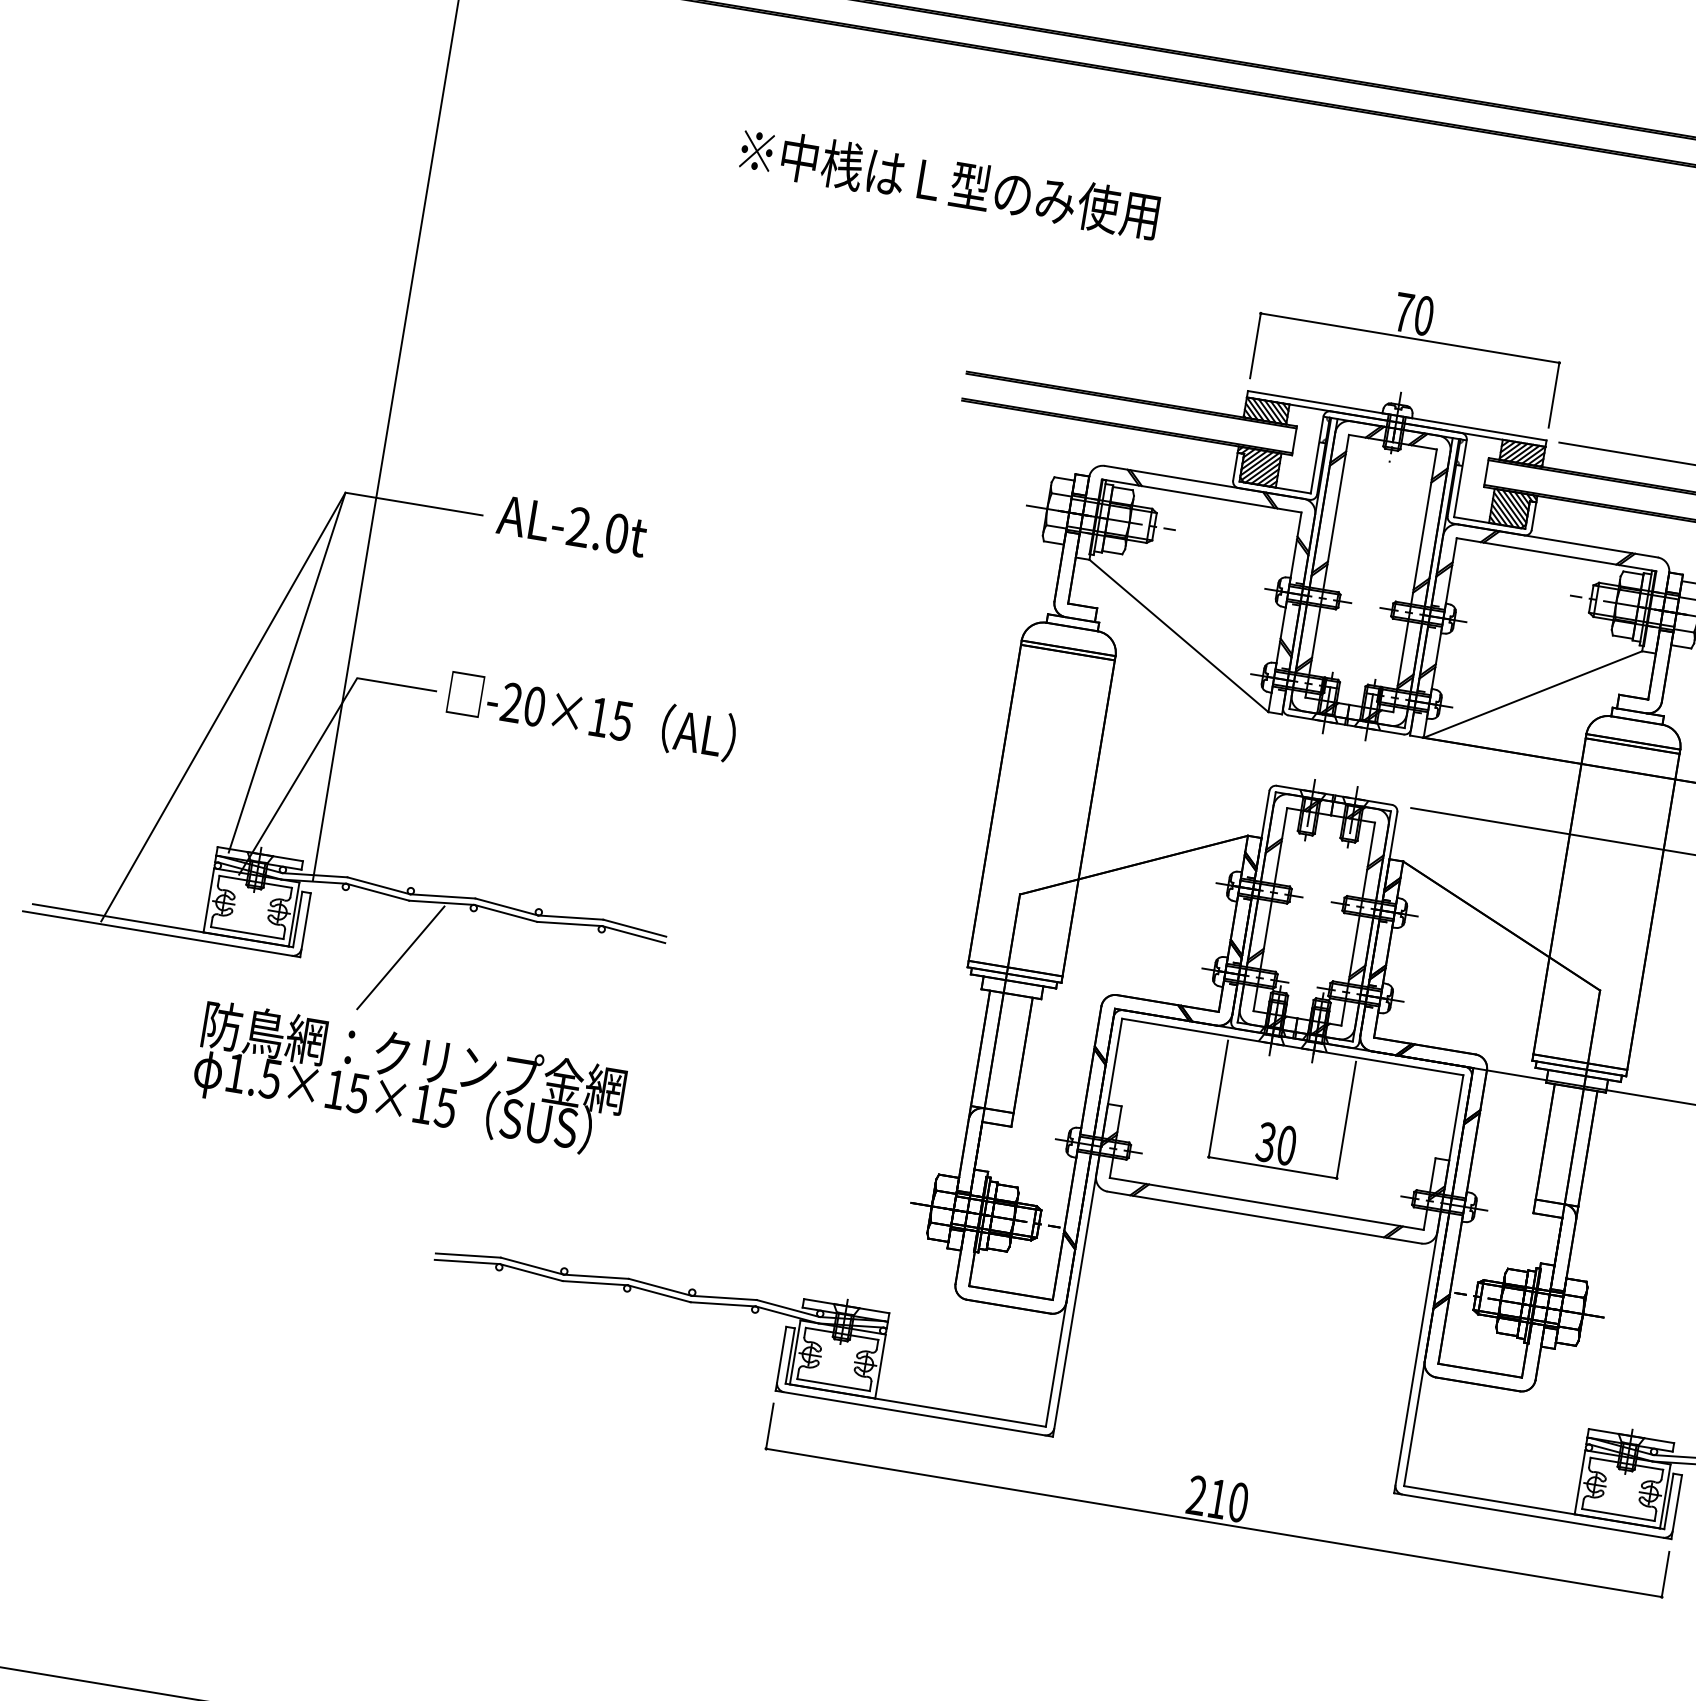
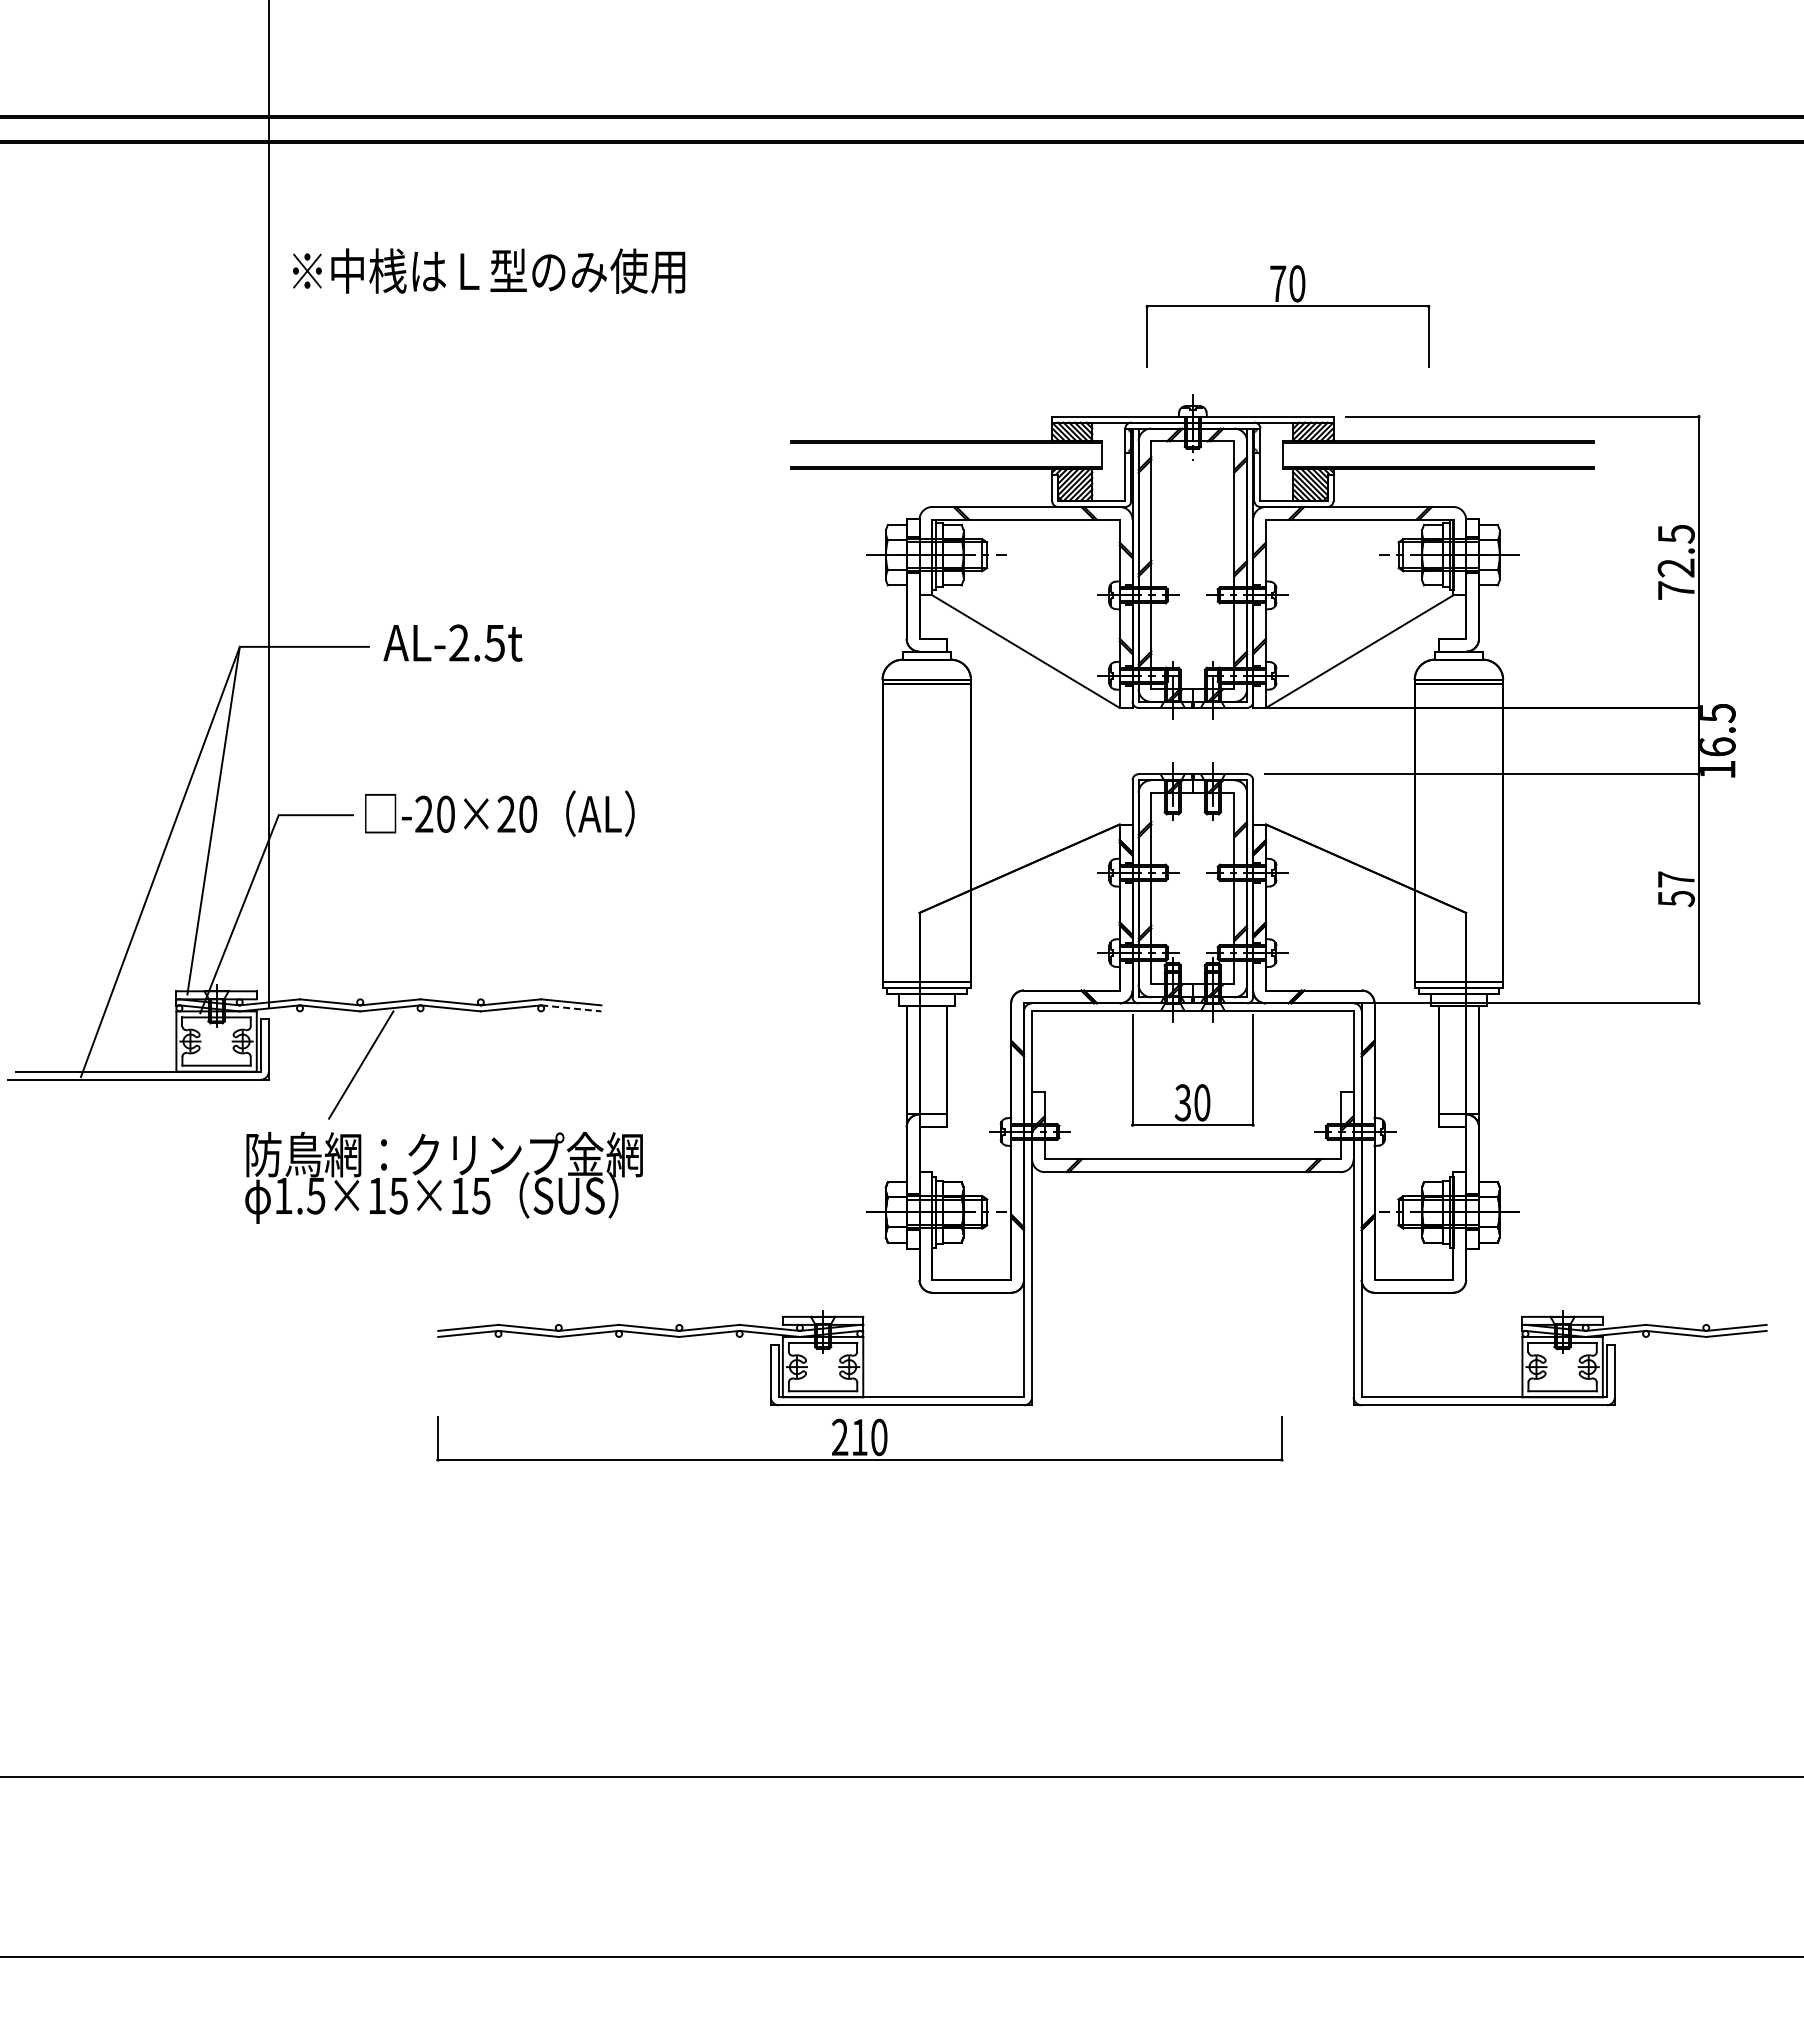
text: (950, 182) -> (489, 270), moved
part: (1409, 338) -> (1287, 306), moved
text: (616, 532) -> (494, 642), AL-2.0t -> AL-2.5t
text: (610, 718) -> (517, 813), -20×15 -> -20×20
line: (633, 934) -> (571, 1008), solid -> dashed
text: (408, 1081) -> (443, 1177), moved
part: (1217, 1500) -> (859, 1438), moved

